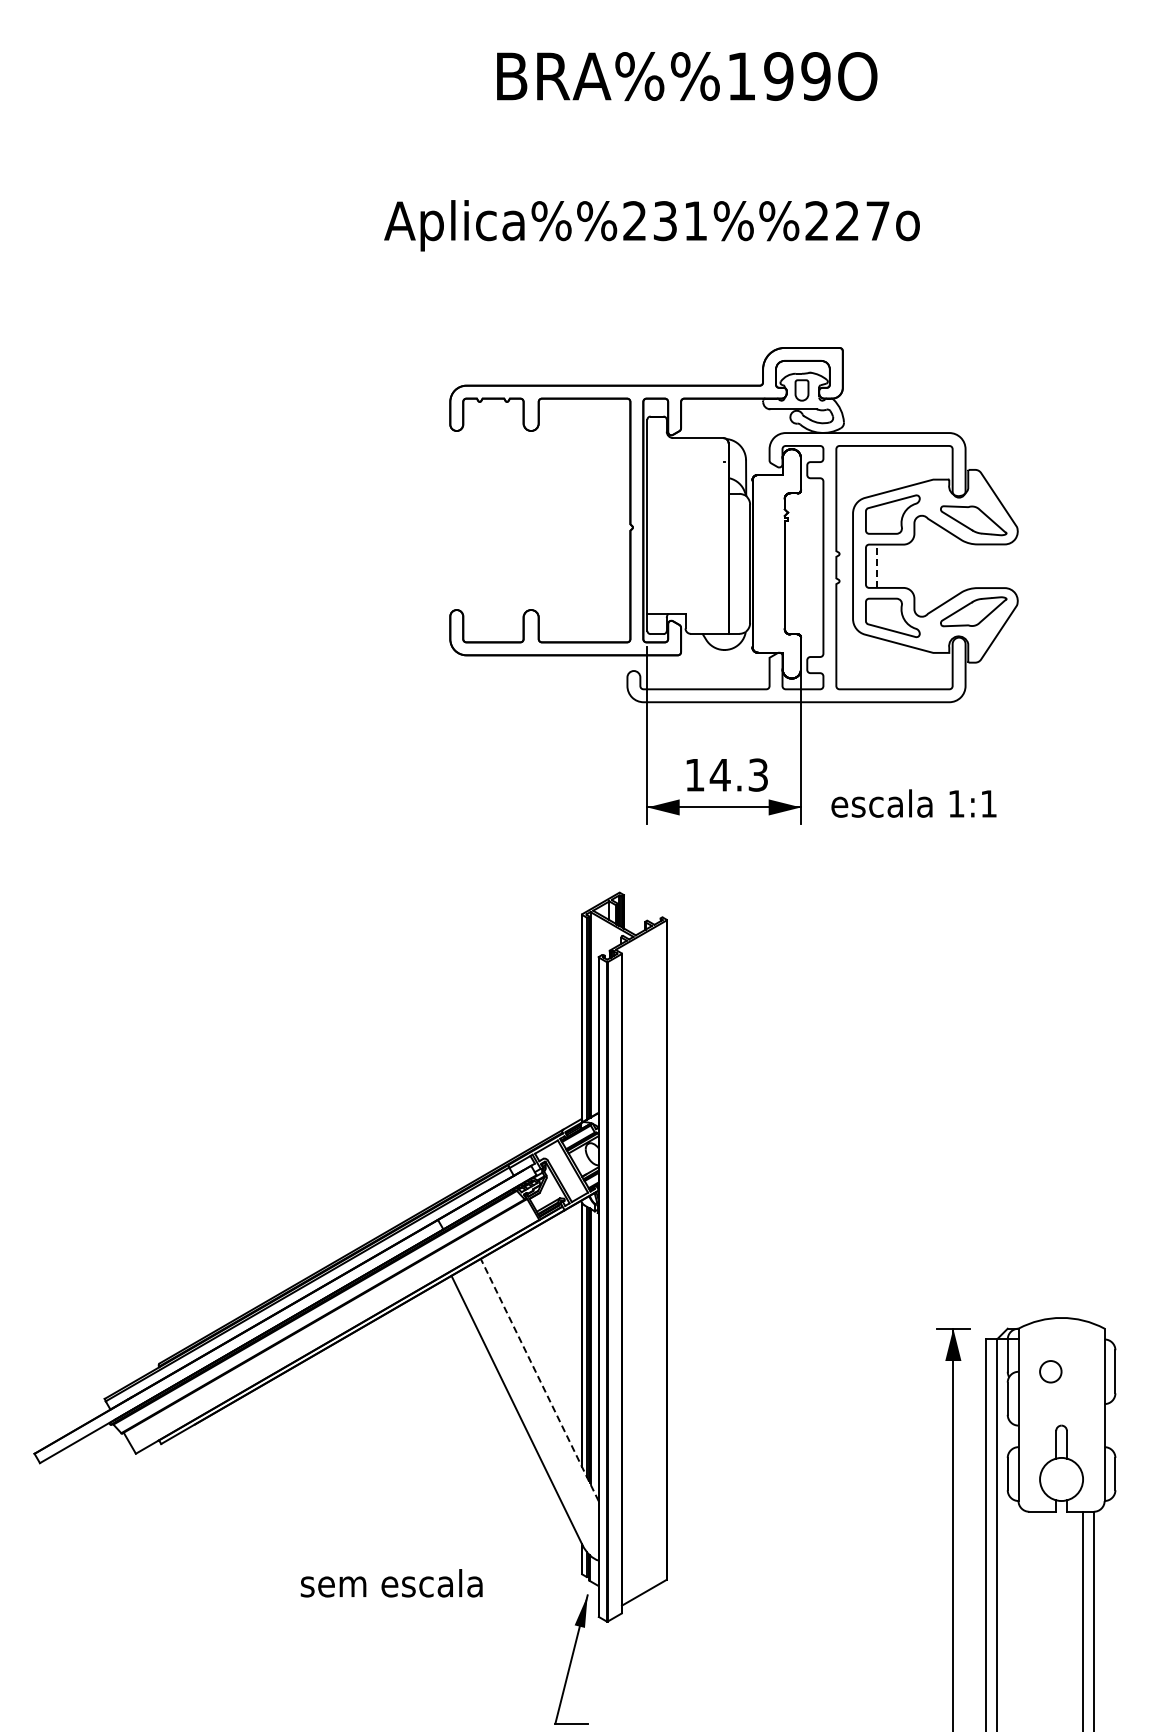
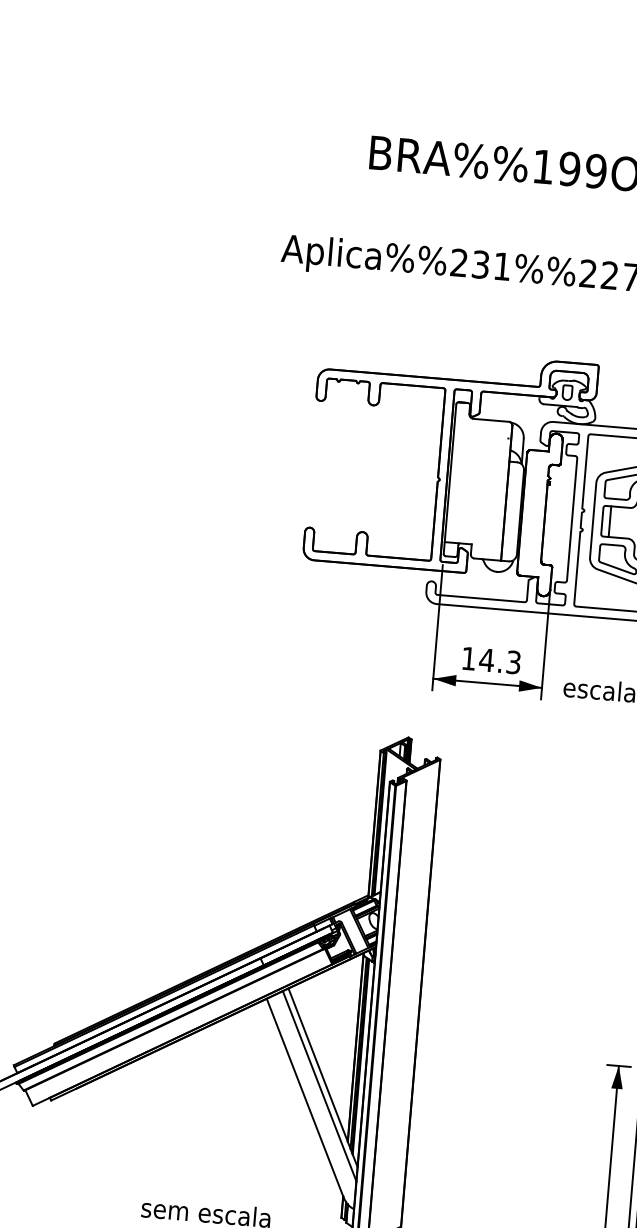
line: (876, 566) -> (609, 521), dashed -> solid
line: (539, 1380) -> (322, 1078), dashed -> solid
line: (535, 1392) -> (319, 1086), added

